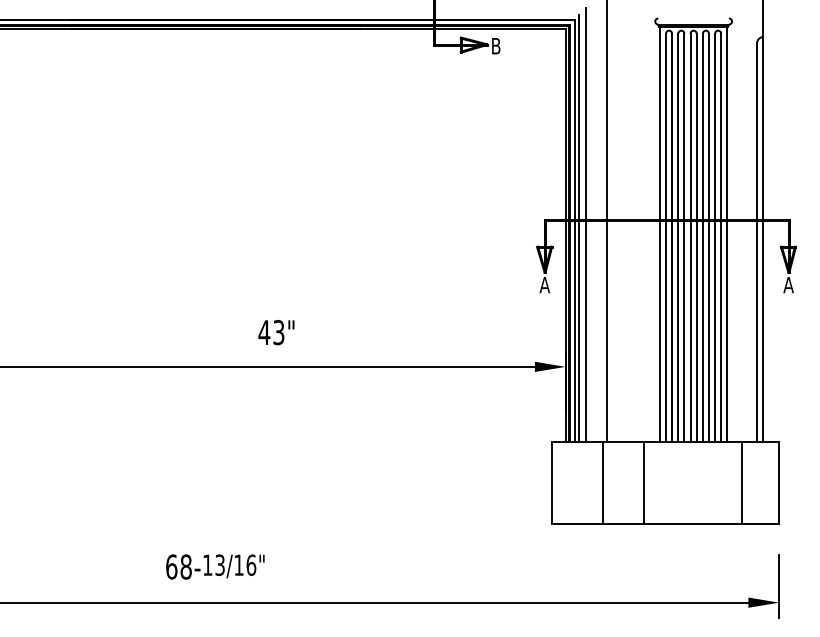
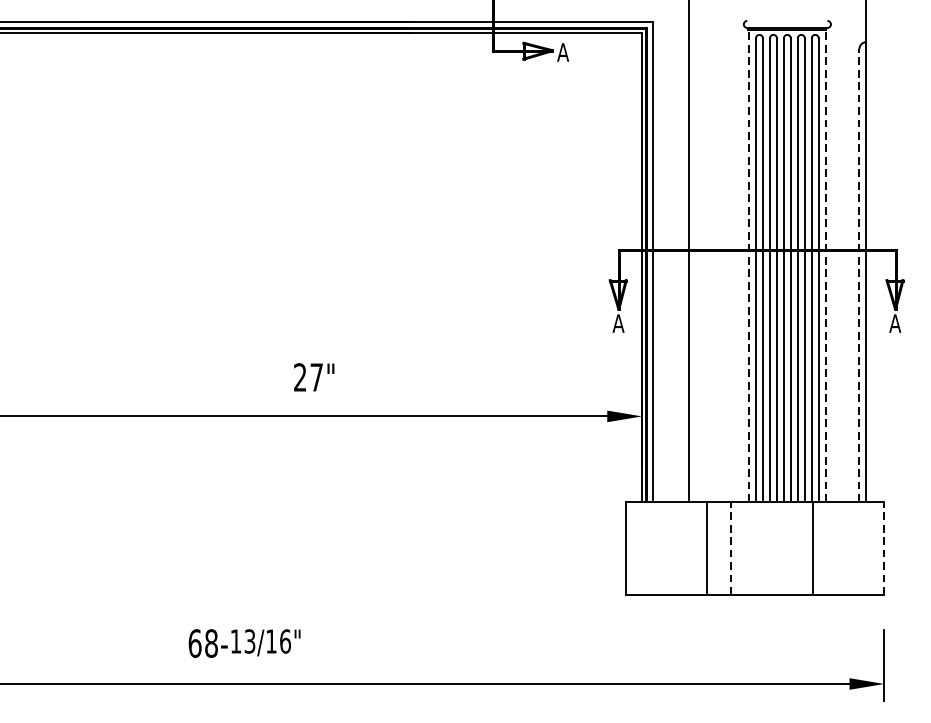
text: (495, 46) -> (562, 52), B -> A
line: (586, 225) -> (665, 255), removed
line: (578, 228) -> (656, 259), removed
line: (659, 234) -> (748, 266), solid -> dashed
line: (727, 234) -> (825, 266), solid -> dashed
line: (757, 242) -> (859, 275), solid -> dashed
text: (271, 332) -> (308, 377), 43" -> 27"
line: (602, 483) -> (706, 548), moved
line: (643, 483) -> (730, 548), solid -> dashed
line: (742, 483) -> (813, 548), moved
line: (779, 483) -> (884, 548), solid -> dashed

